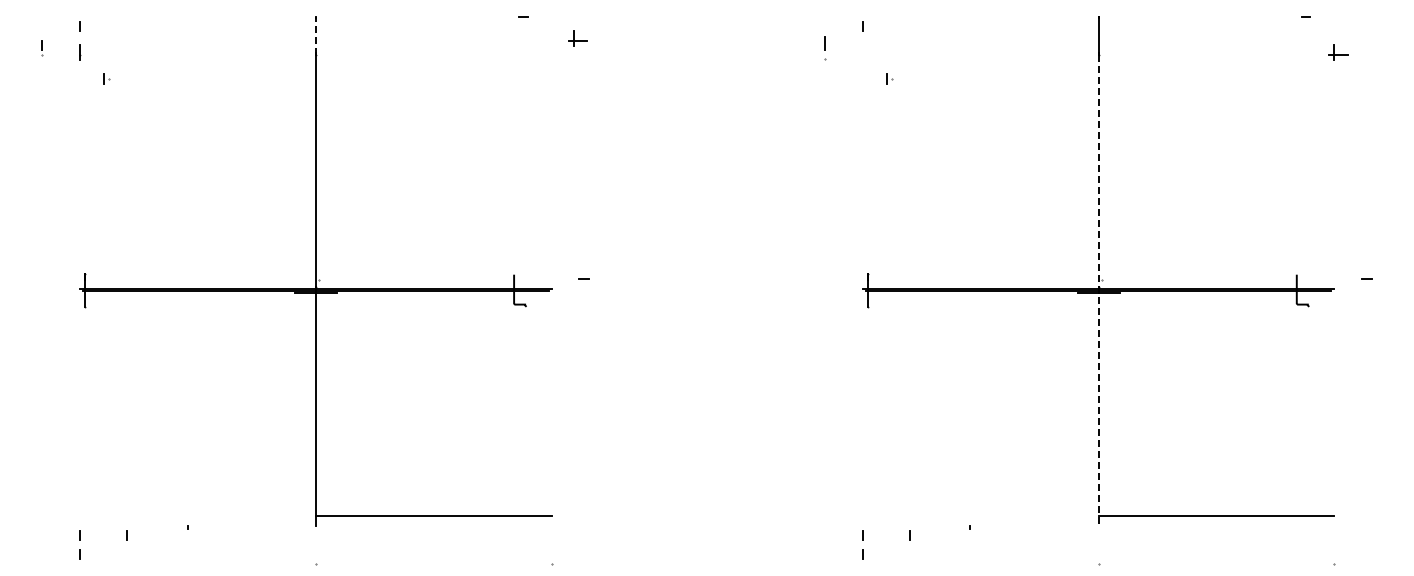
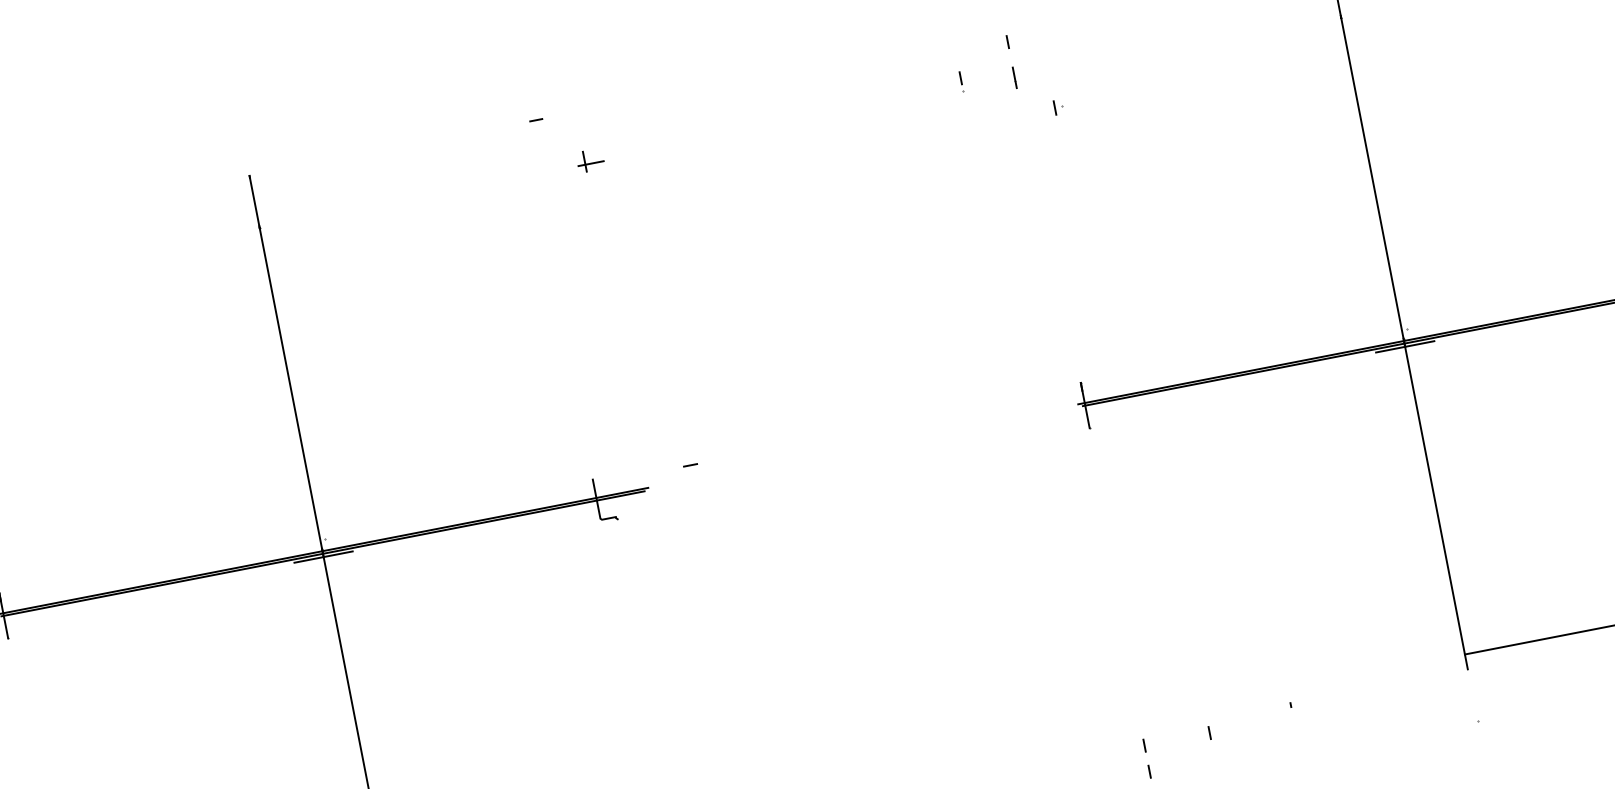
line: (315, 35) -> (253, 201), dashed -> solid
part: (577, 38) -> (590, 160), moved
part: (825, 48) -> (962, 82), size x0.62
line: (863, 52) -> (1015, 77), added
line: (1098, 290) -> (1404, 343), dashed -> solid

